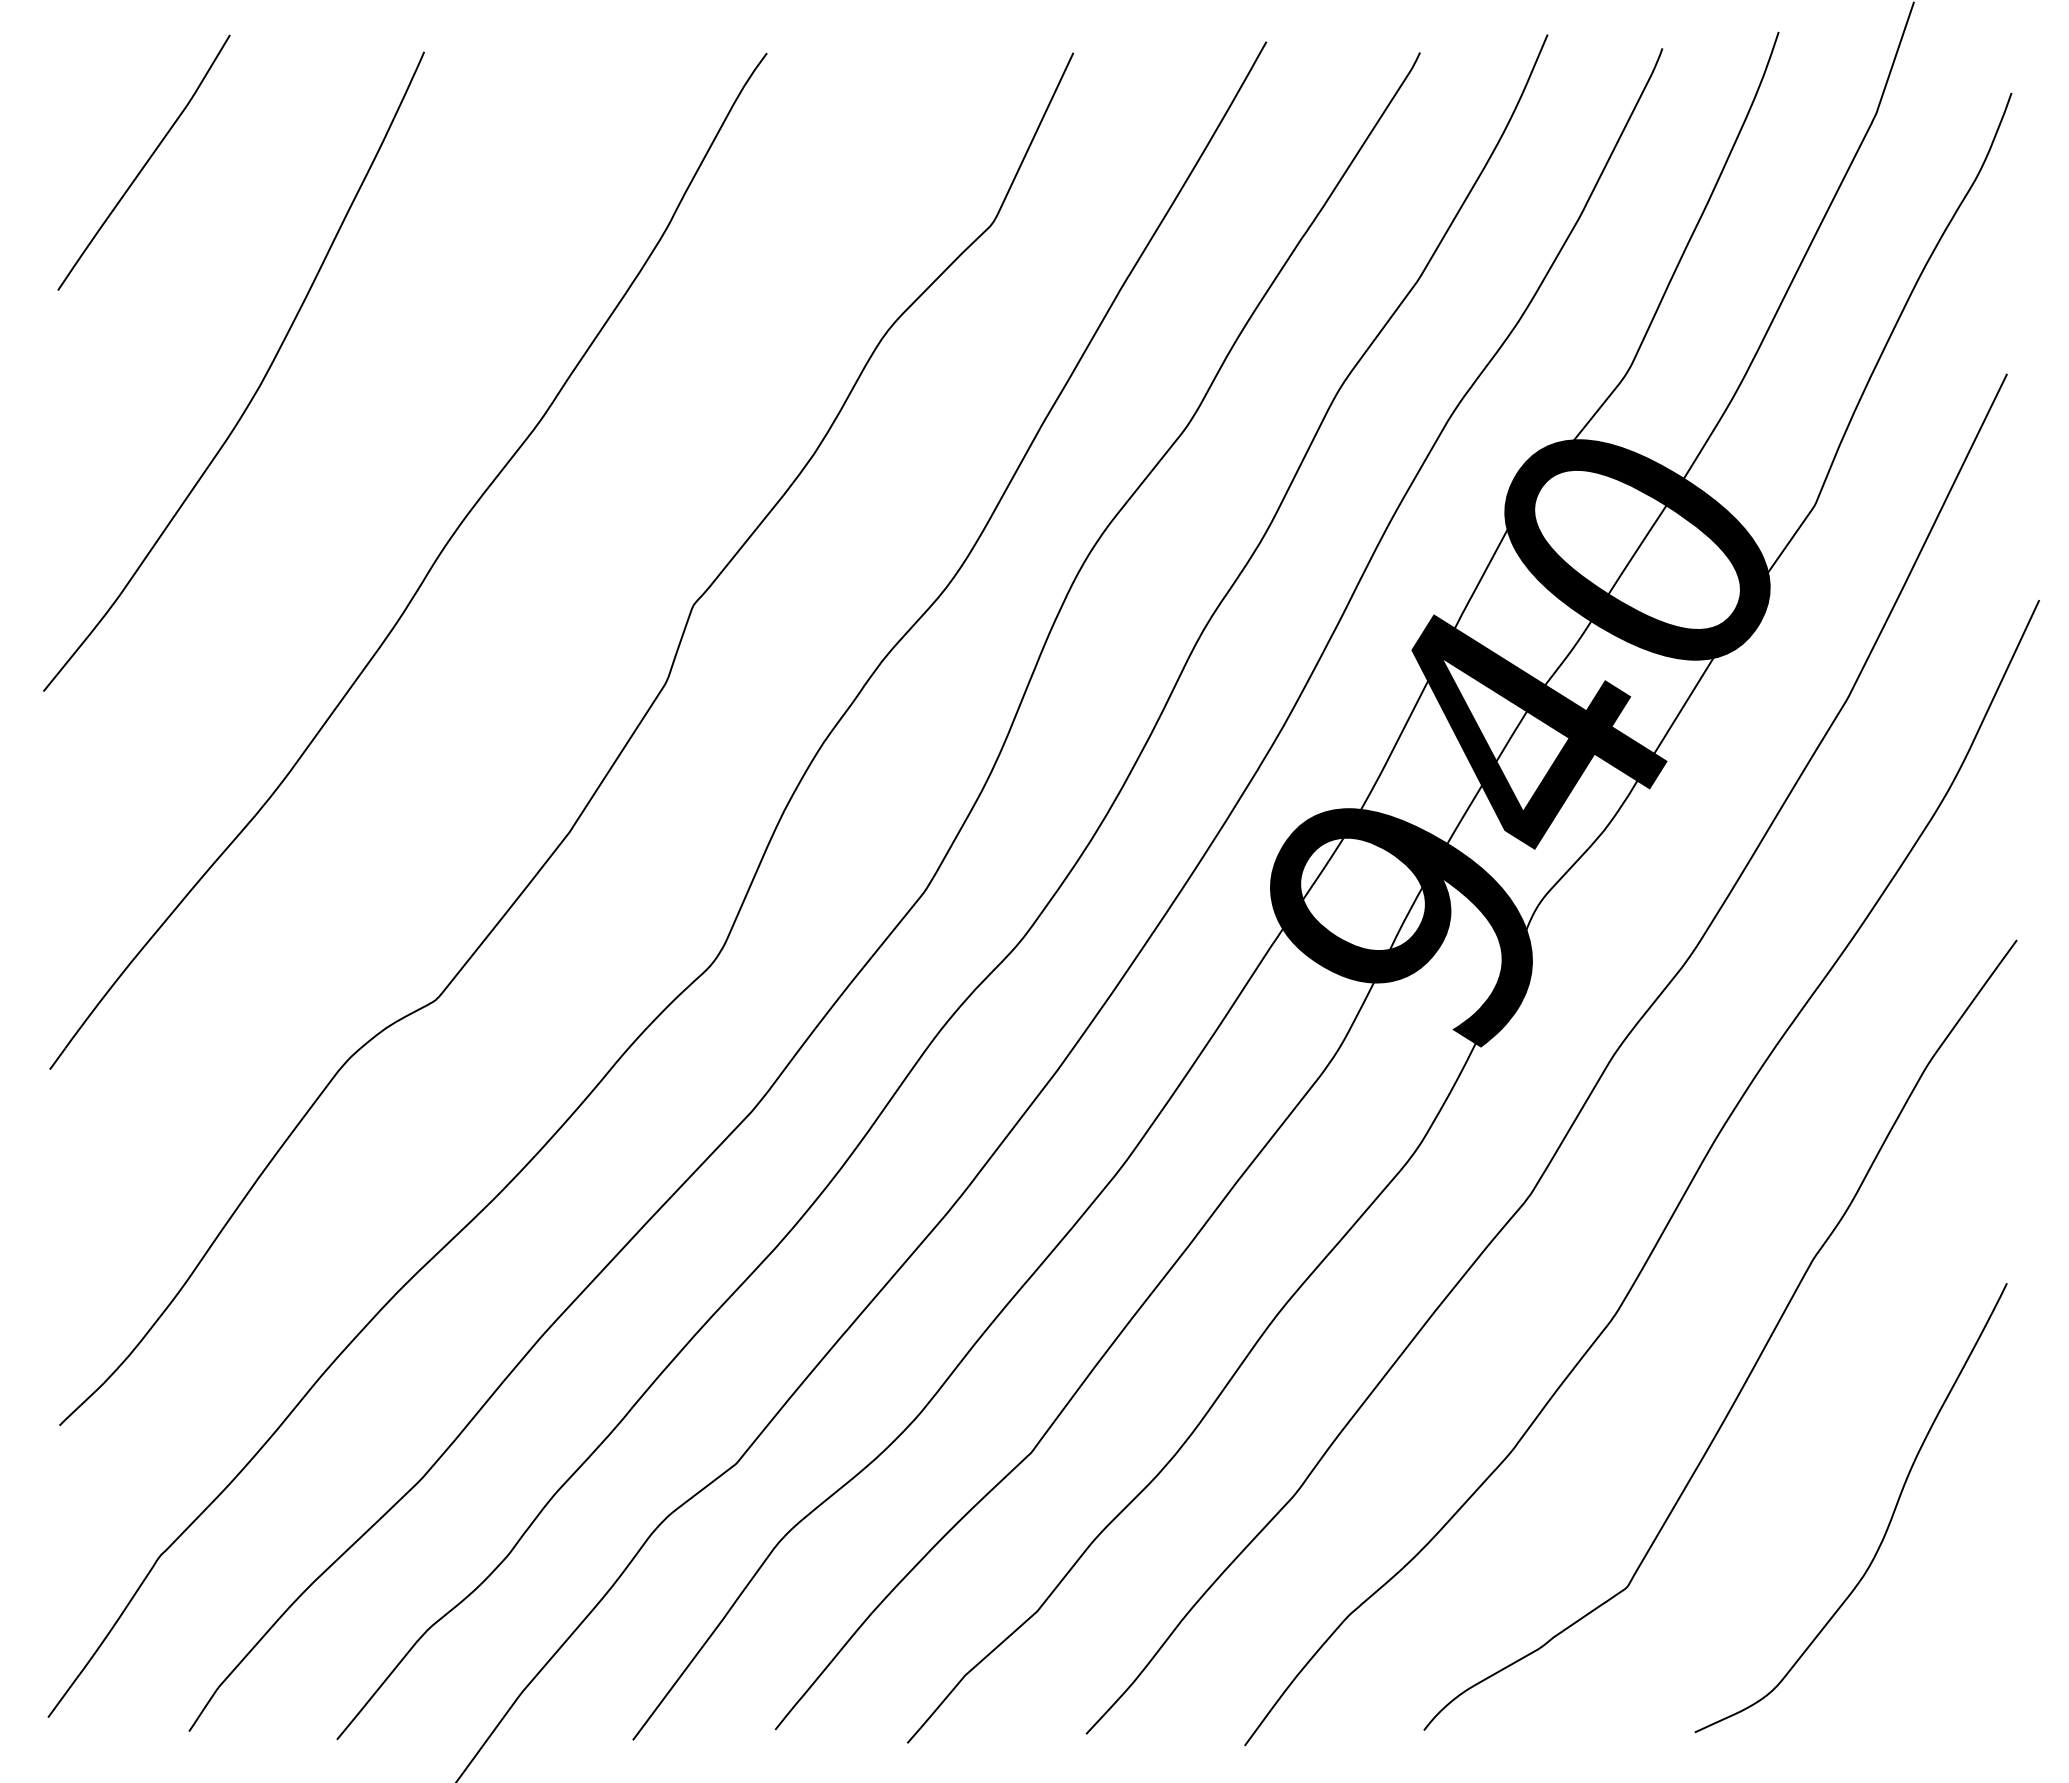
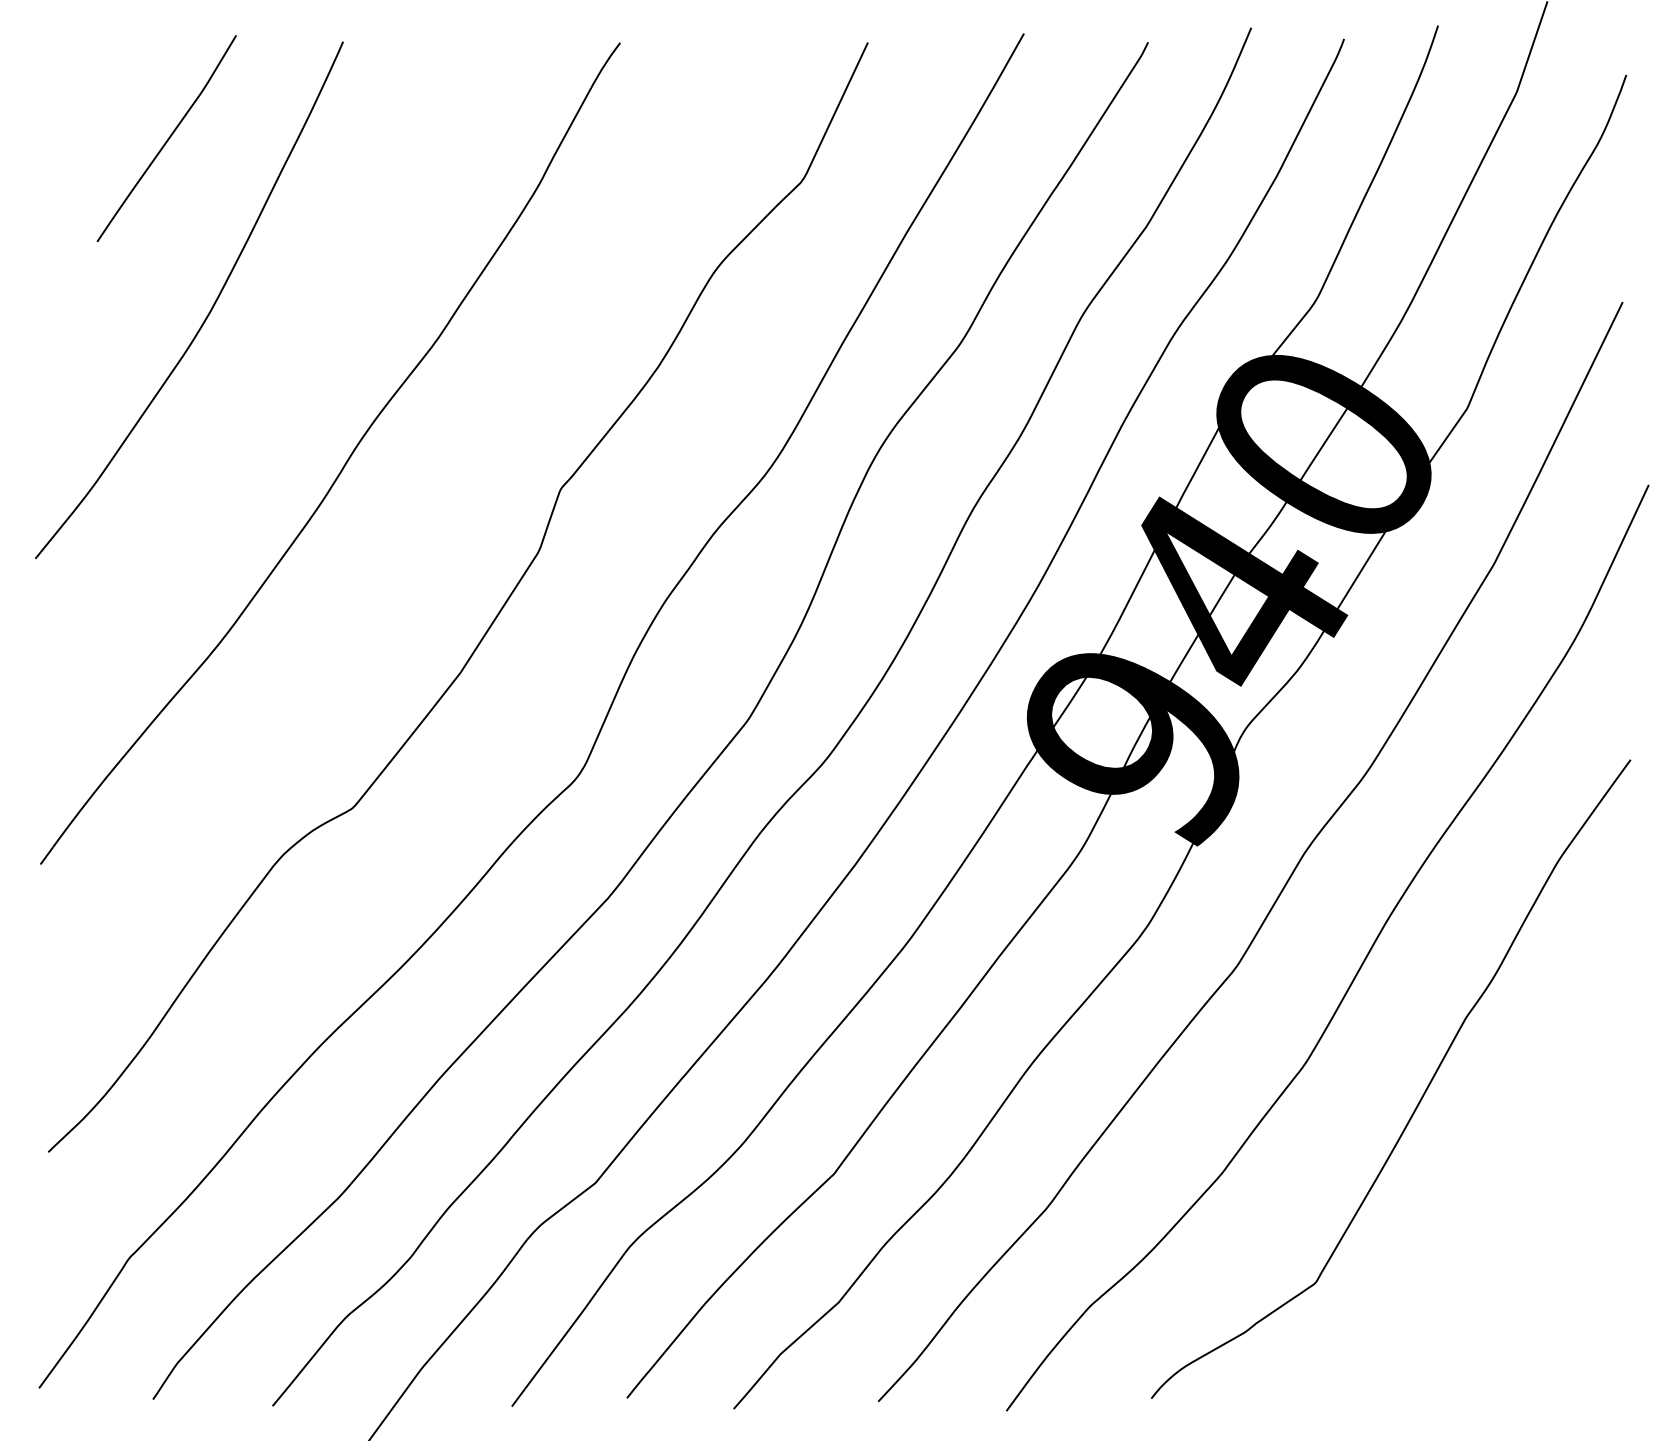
curve: (145, 162) -> (167, 138), moved
curve: (1887, 1525) -> (1526, 1233), removed

